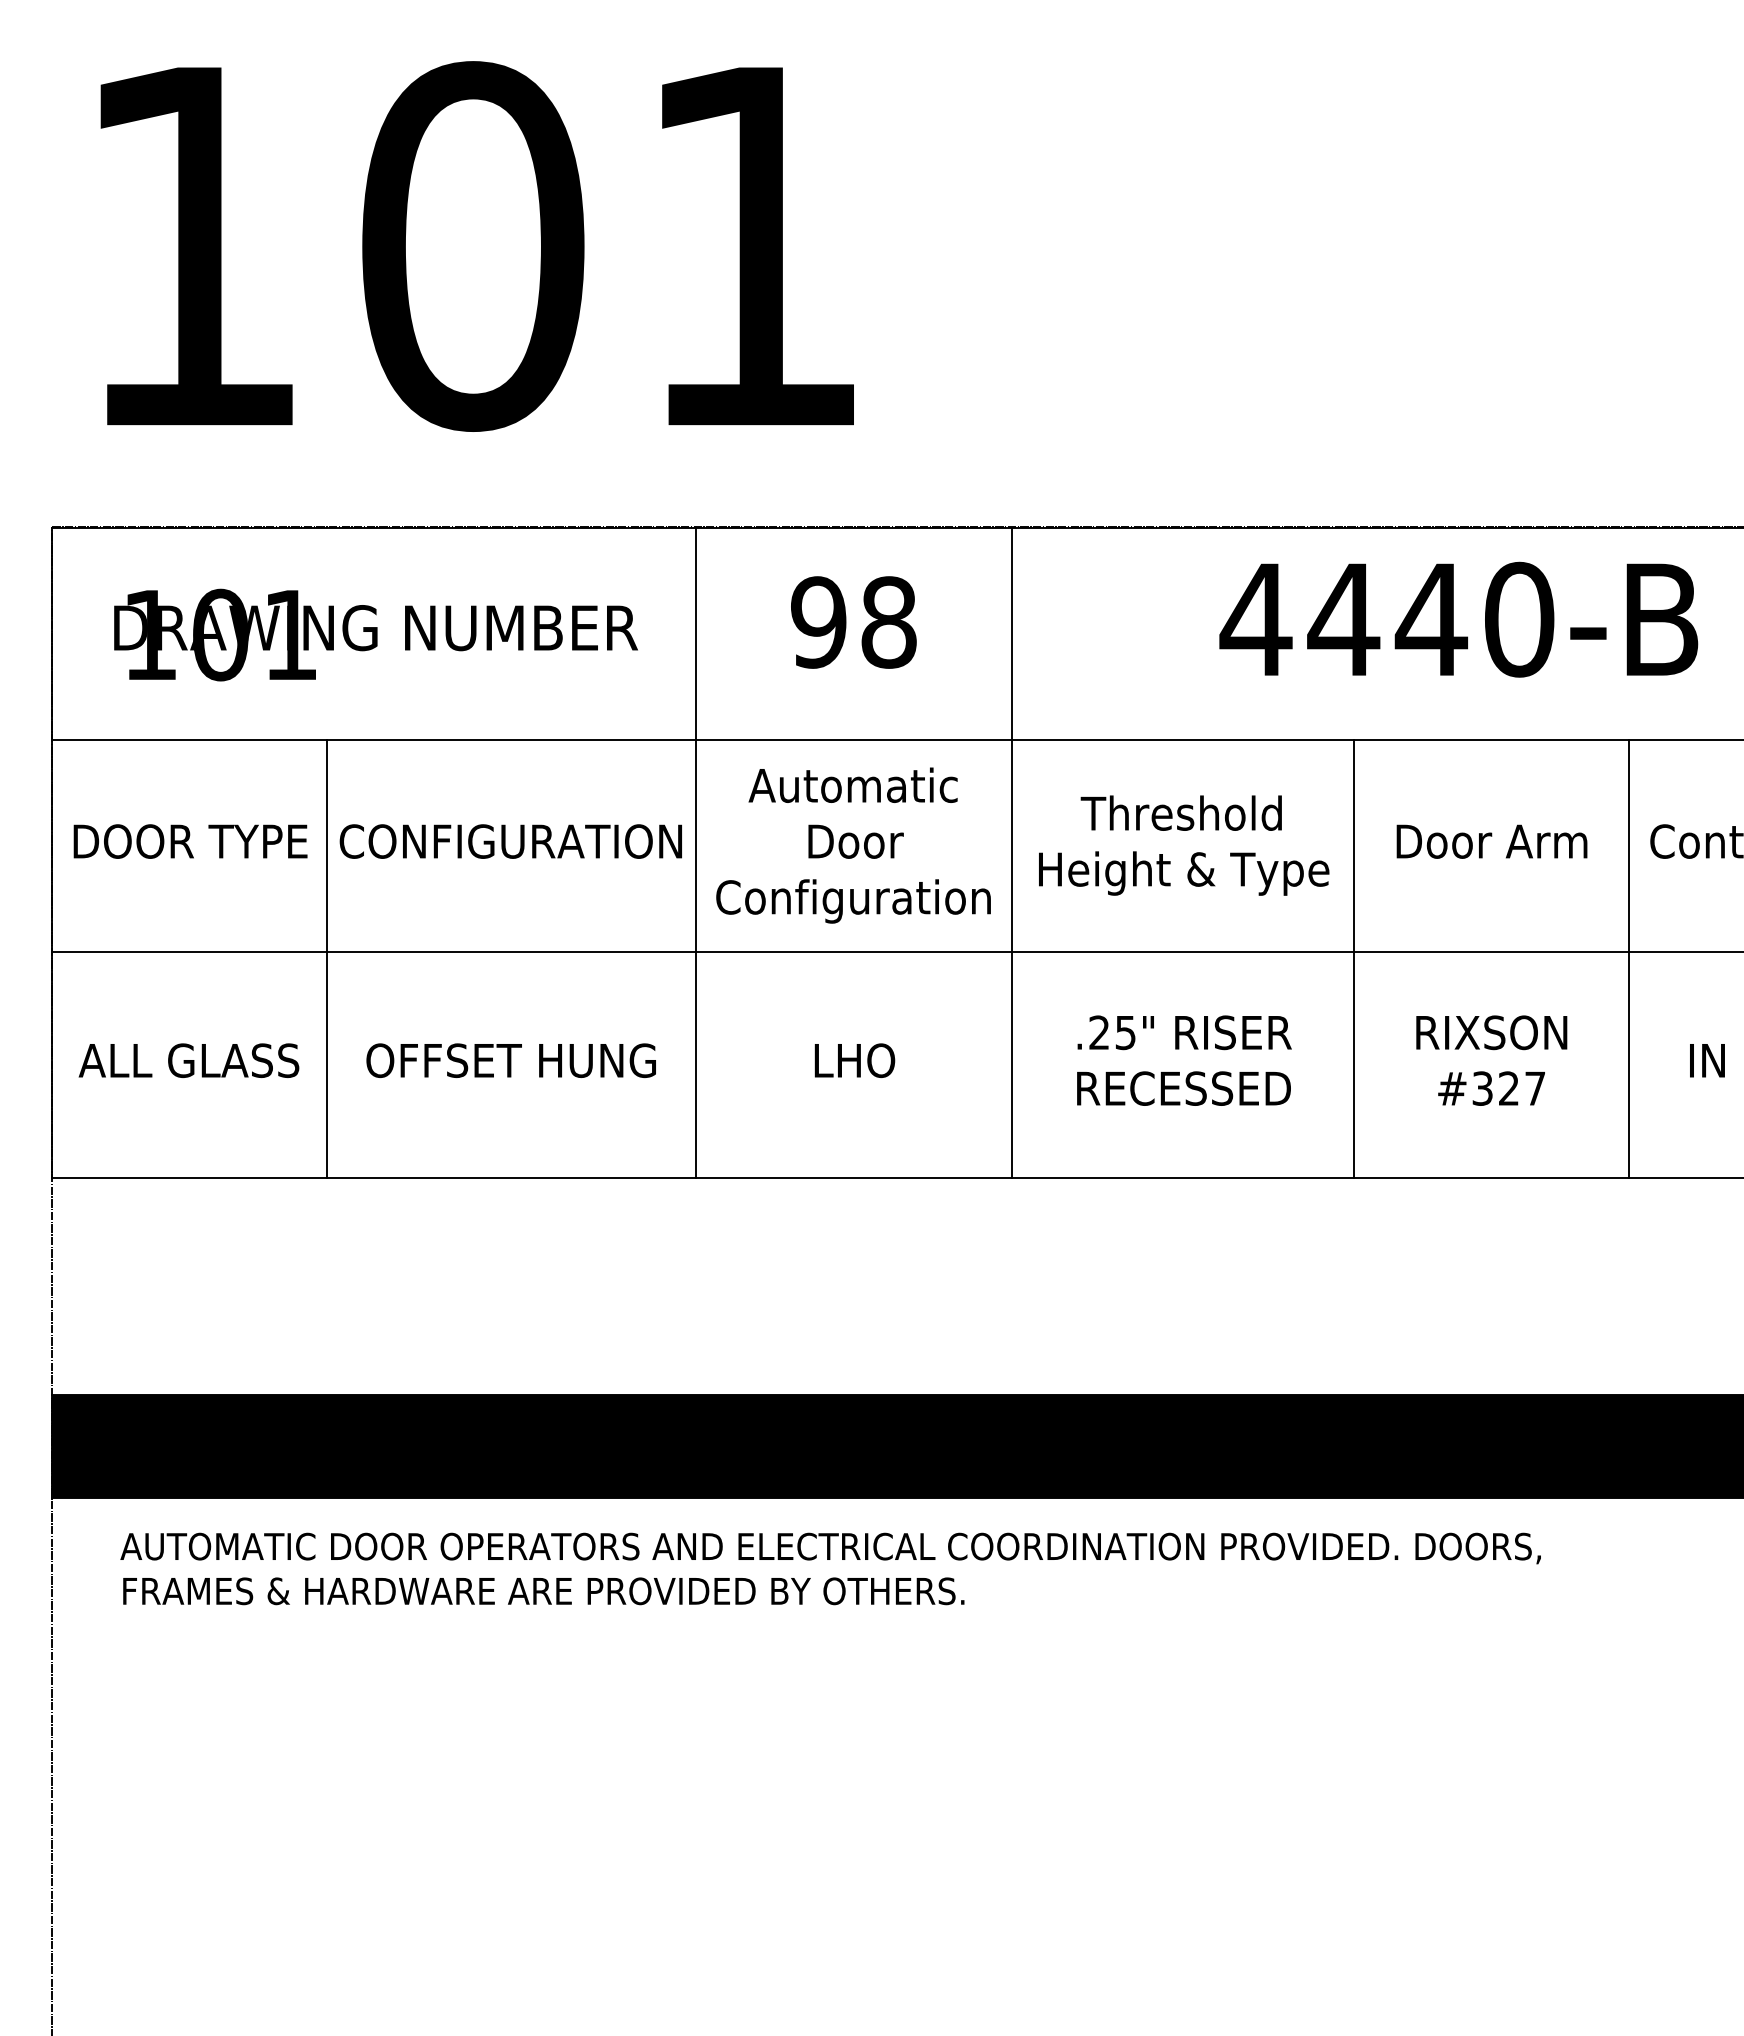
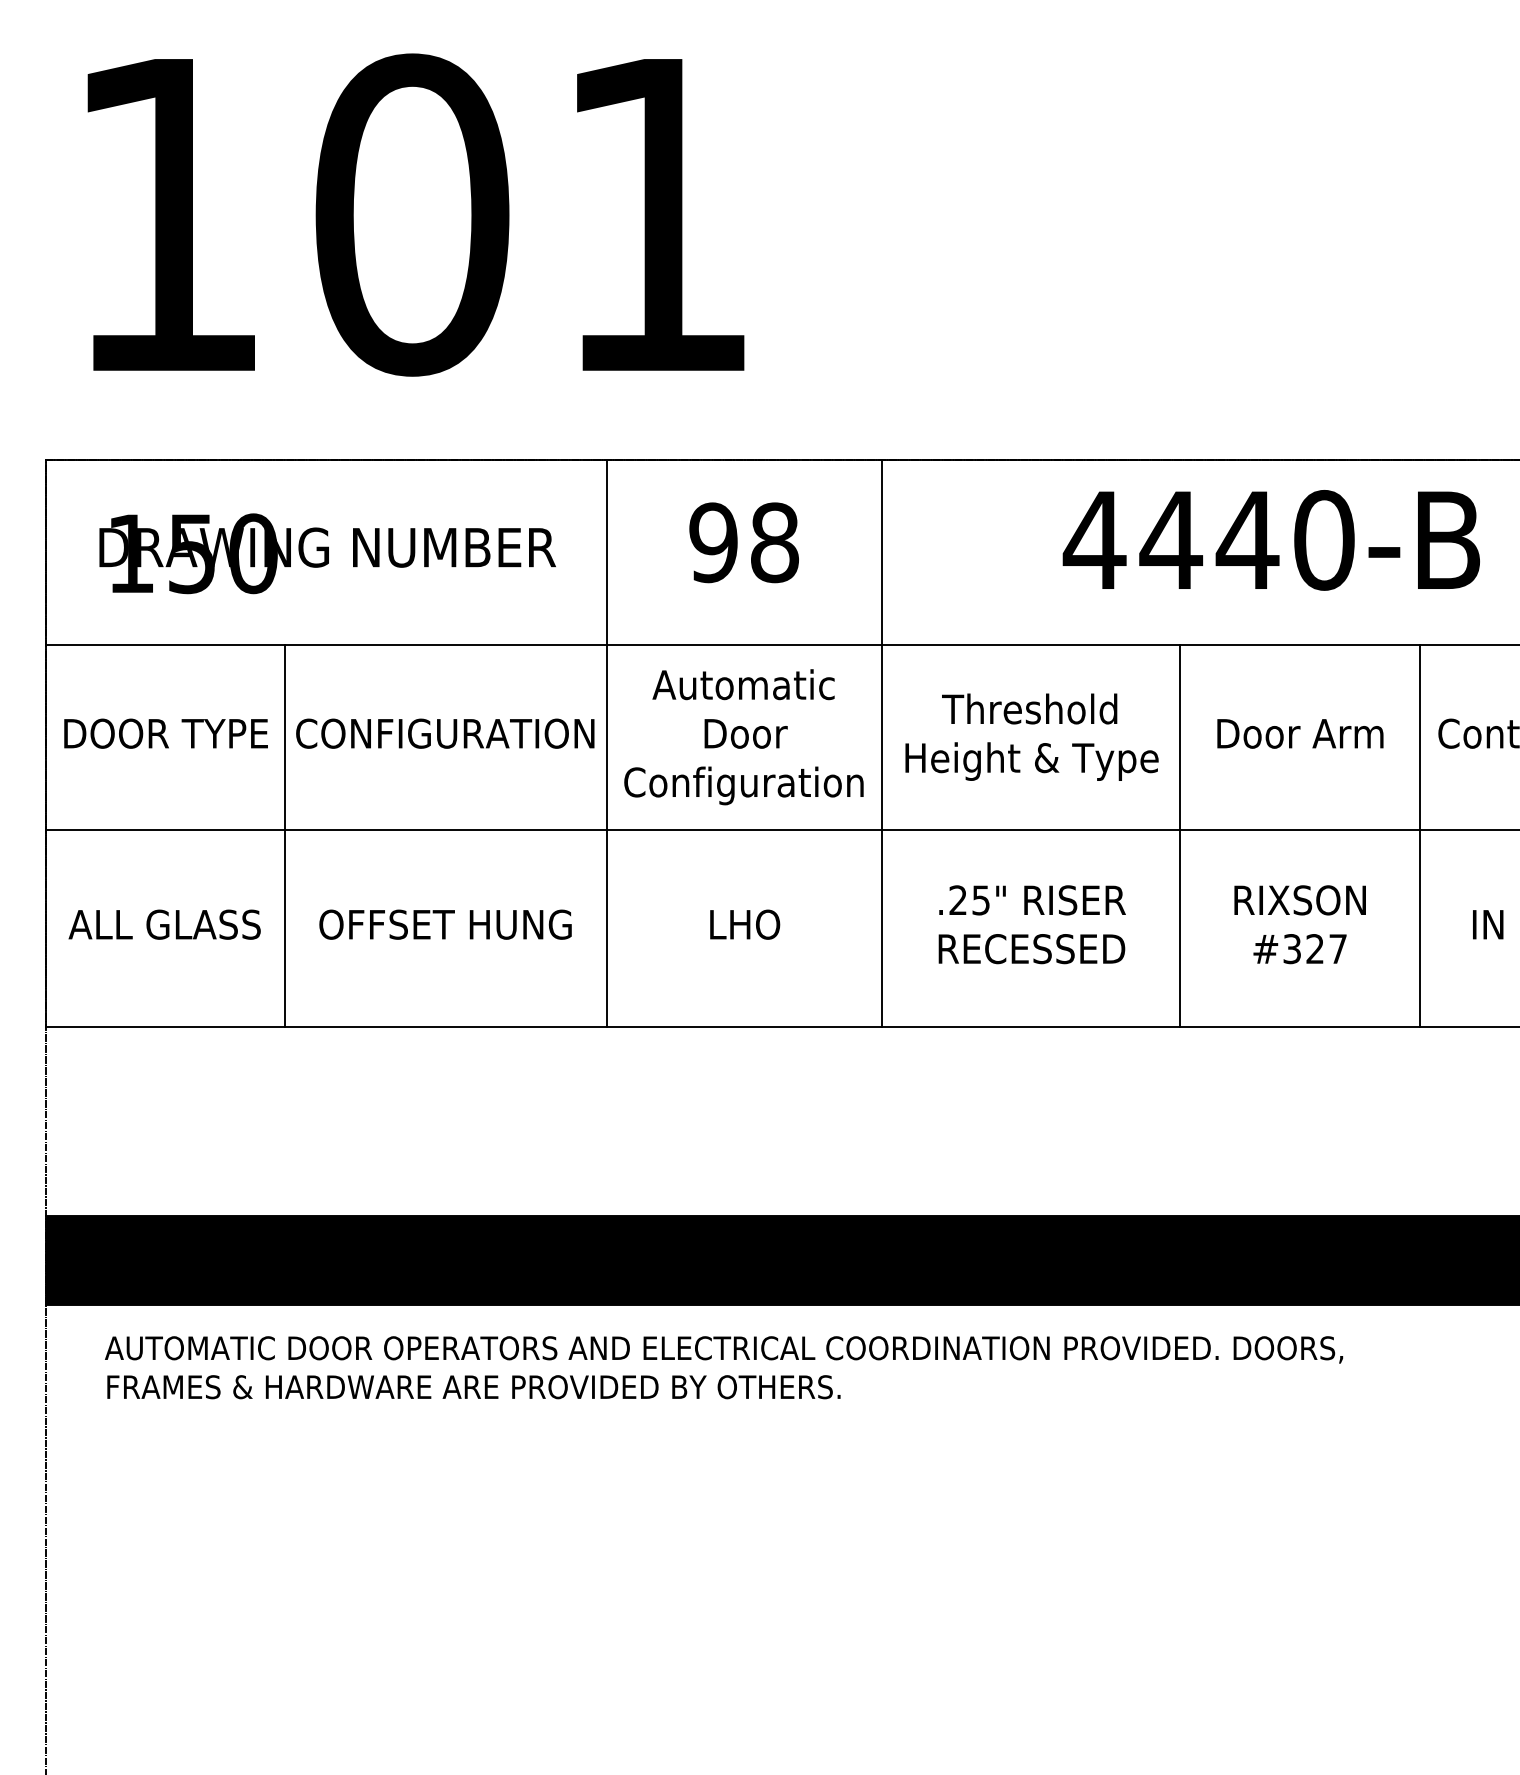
text: (255, 634) -> (222, 553), 101 -> 150

